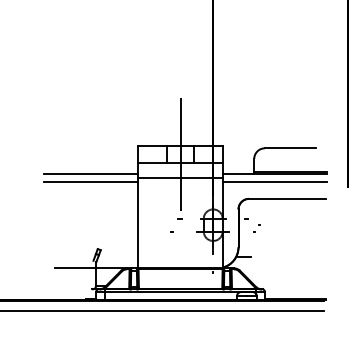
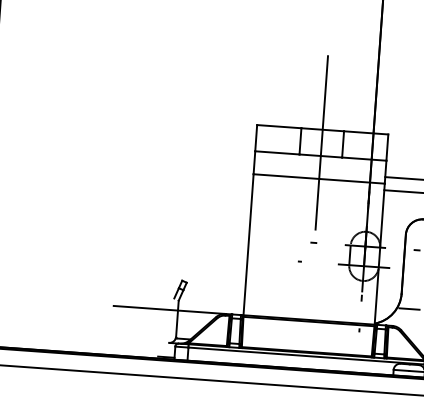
line: (90, 173) -> (179, 162), removed
line: (90, 182) -> (178, 176), removed

